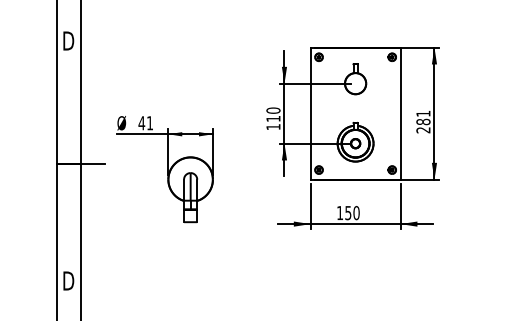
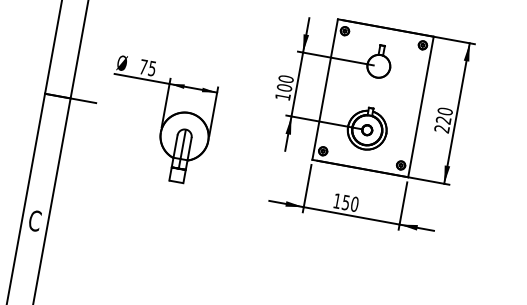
text: (423, 117) -> (444, 115), 281 -> 220
text: (273, 118) -> (284, 87), 110 -> 100
text: (145, 123) -> (147, 68), 41 -> 75
text: (68, 280) -> (35, 220), D -> C

